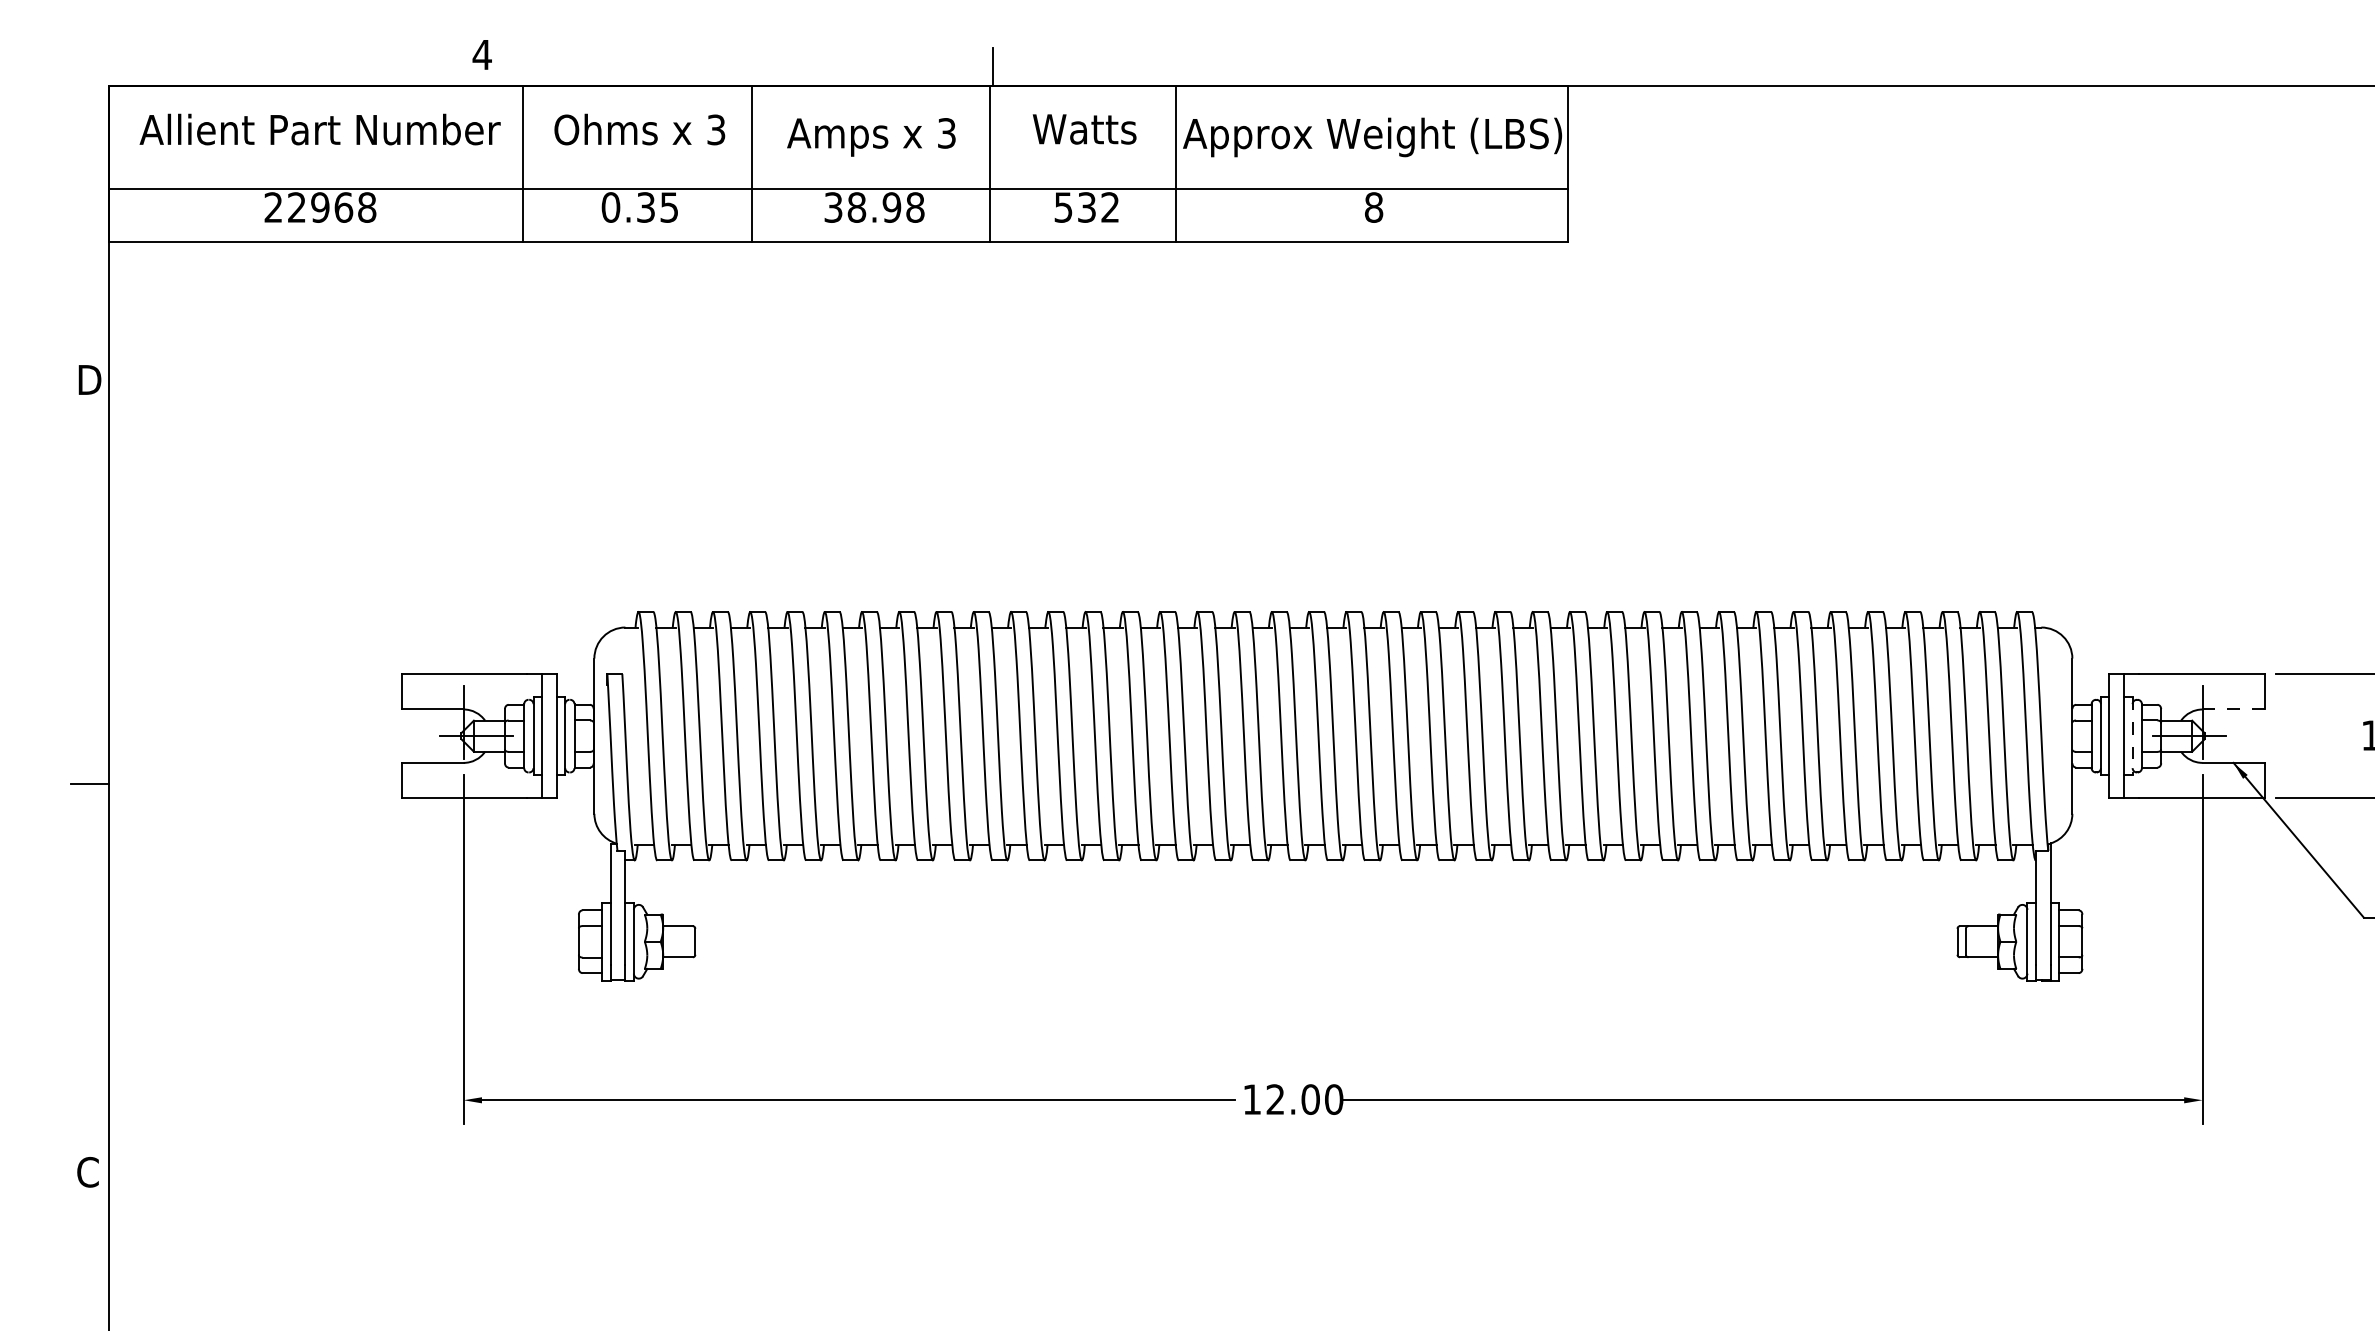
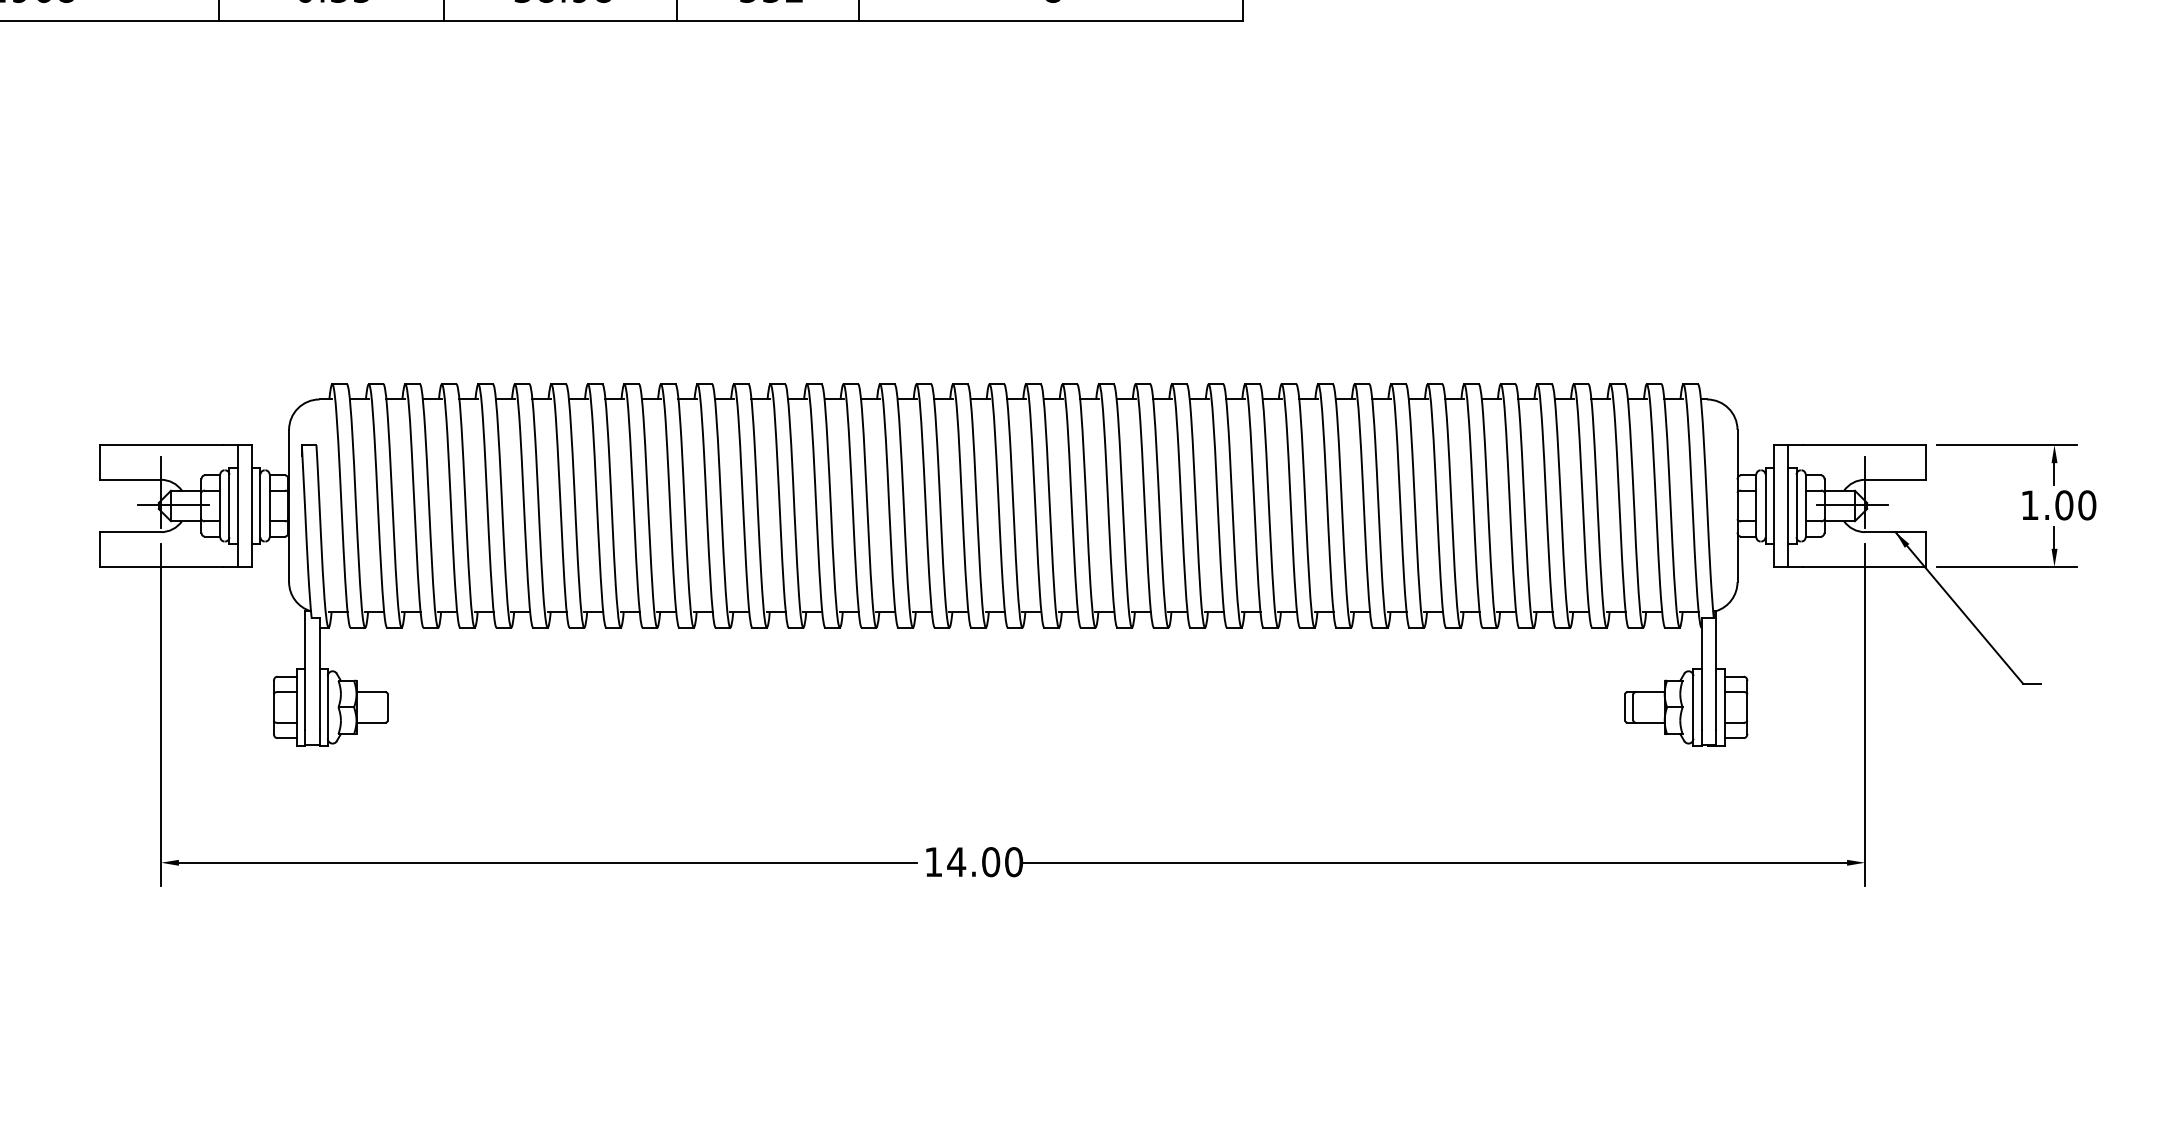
line: (2234, 709) -> (1896, 479), dashed -> solid
line: (2132, 736) -> (1796, 506), dashed -> solid
text: (1275, 1099) -> (956, 862), 12.00 -> 14.00

